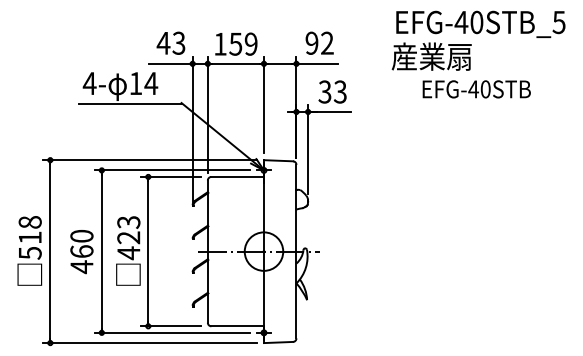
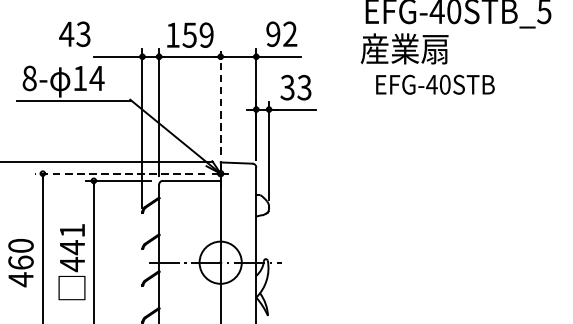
text: (170, 42) -> (74, 33), moved
text: (89, 83) -> (29, 78), 4- -> 8-
text: (476, 89) -> (435, 84), moved
line: (263, 104) -> (220, 101), solid -> dashed
line: (172, 170) -> (120, 173), solid -> dashed
text: (128, 230) -> (72, 239), 423 -> 441

